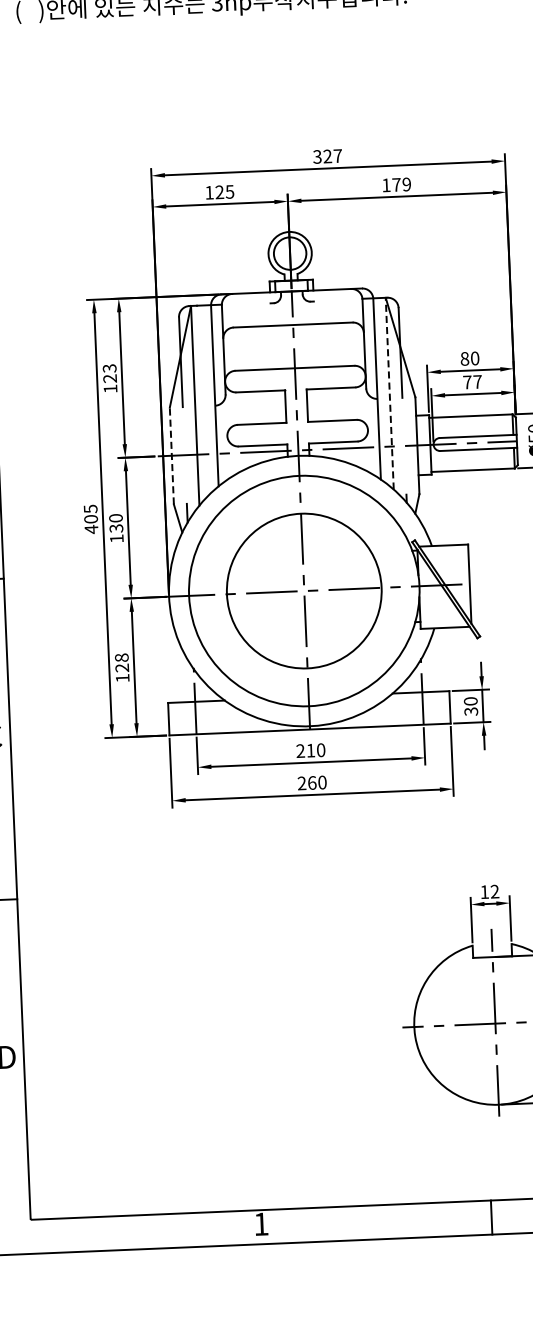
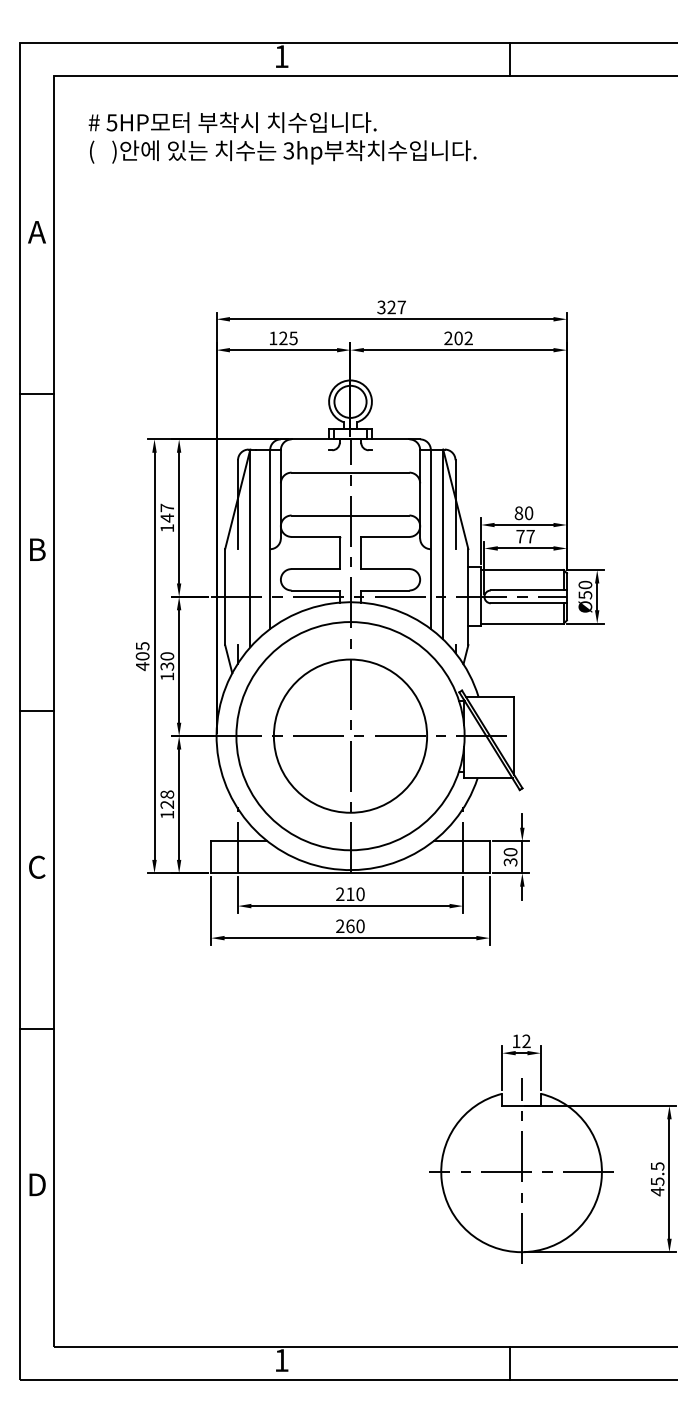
text: (396, 185) -> (458, 338), 179 -> 202
text: (110, 373) -> (167, 512), 123 -> 147
line: (390, 393) -> (443, 544), dashed -> solid
line: (172, 456) -> (225, 597), dashed -> solid

